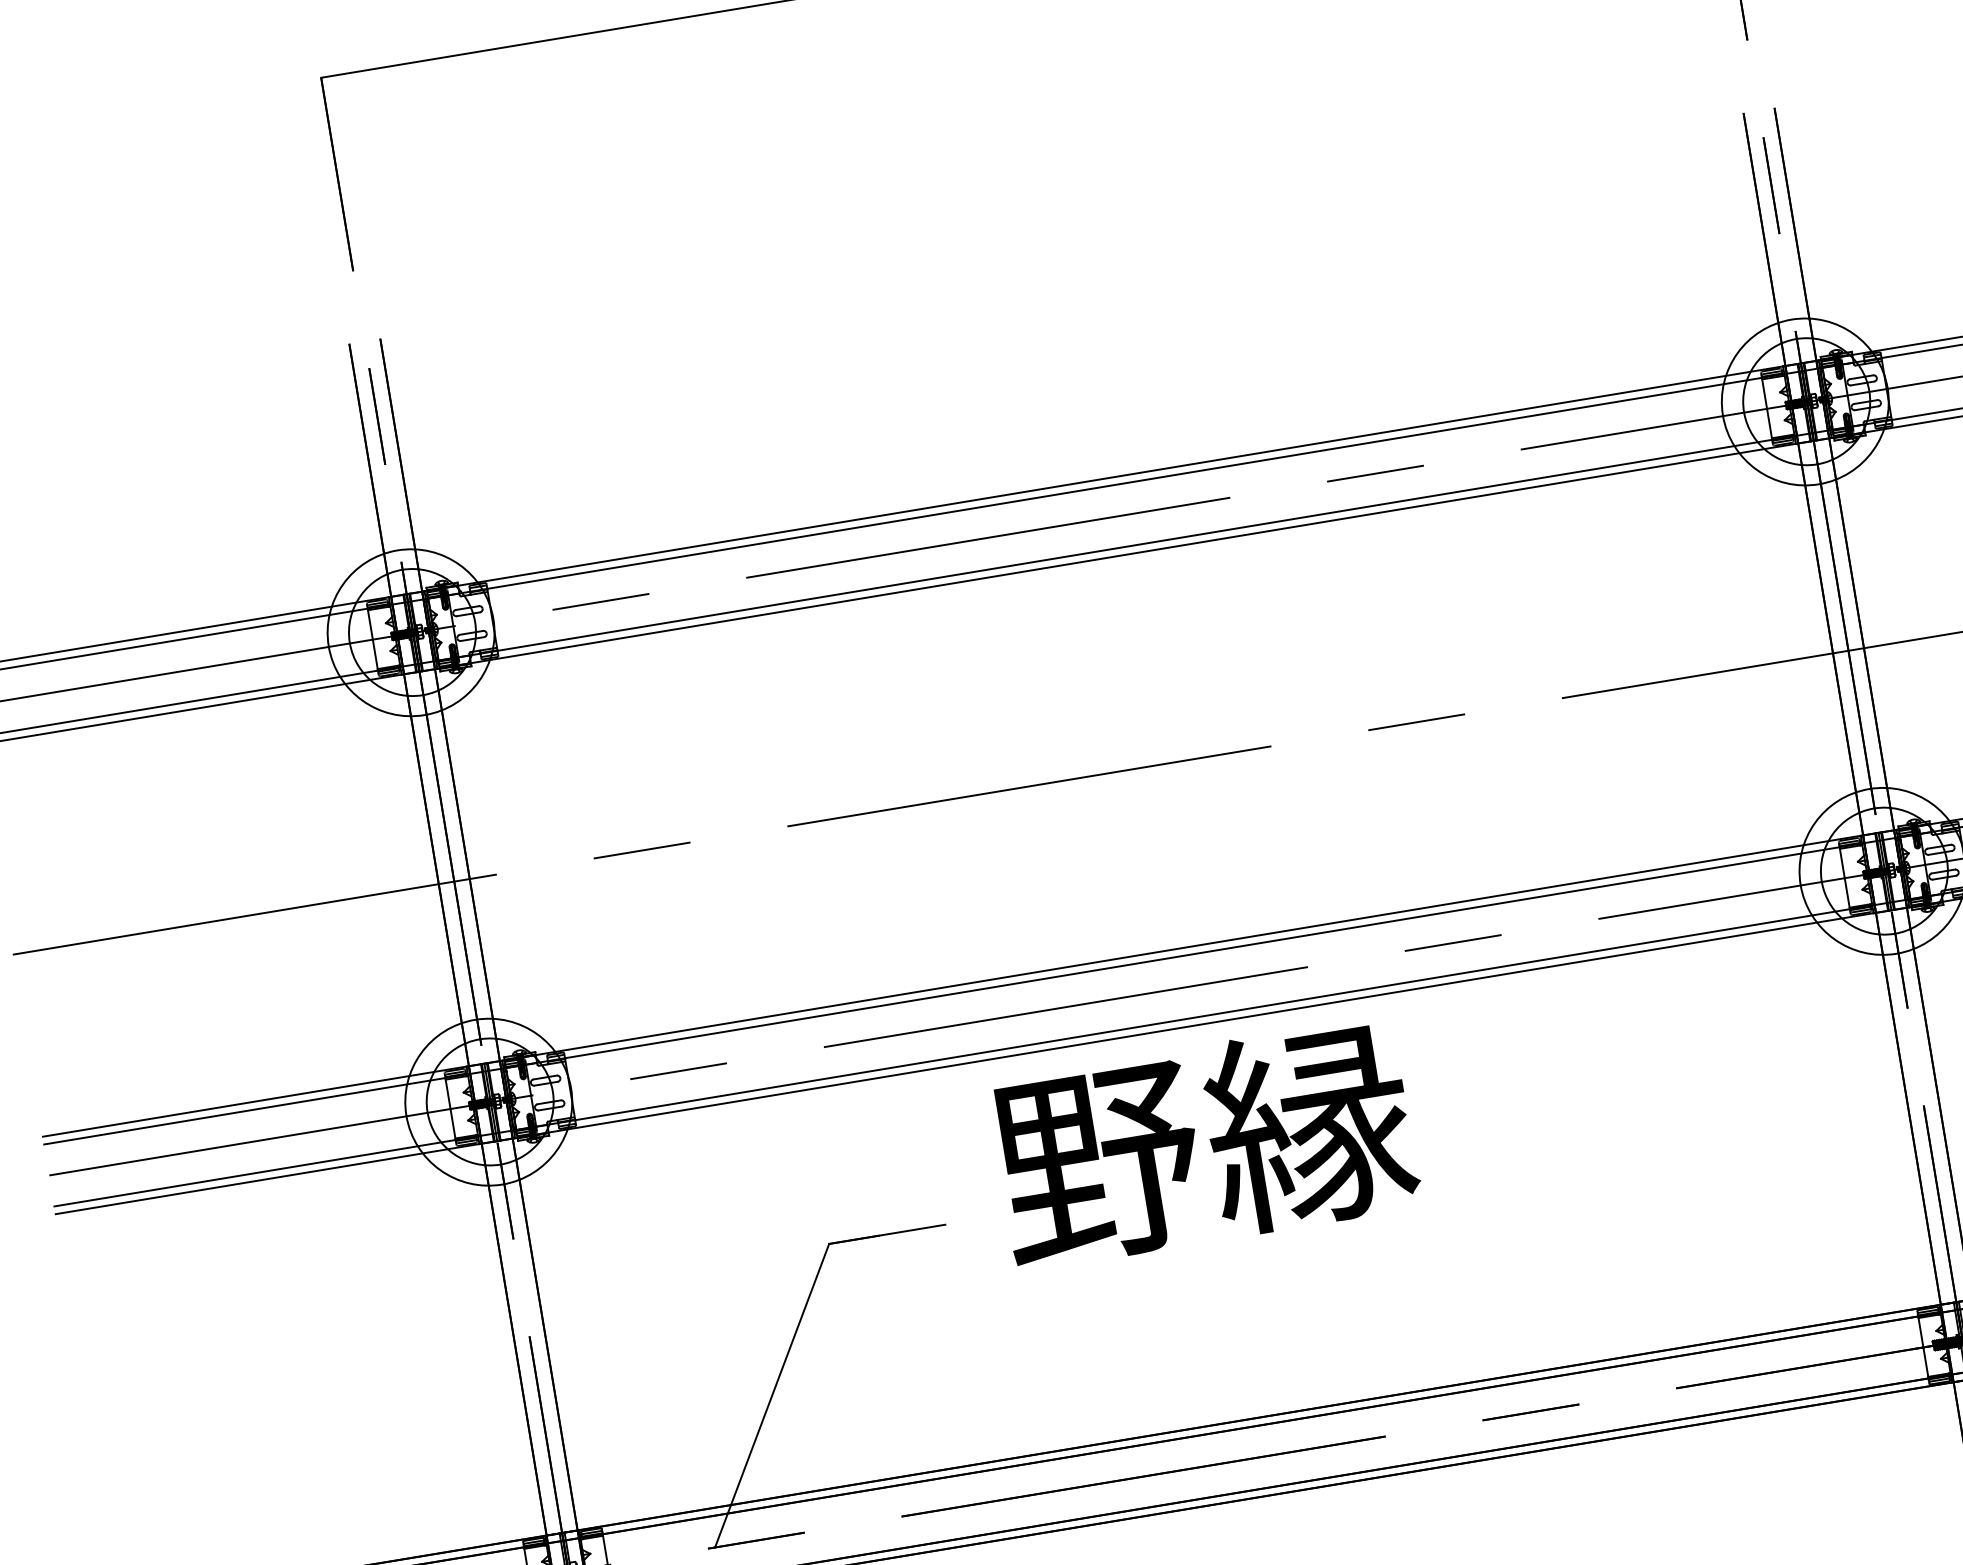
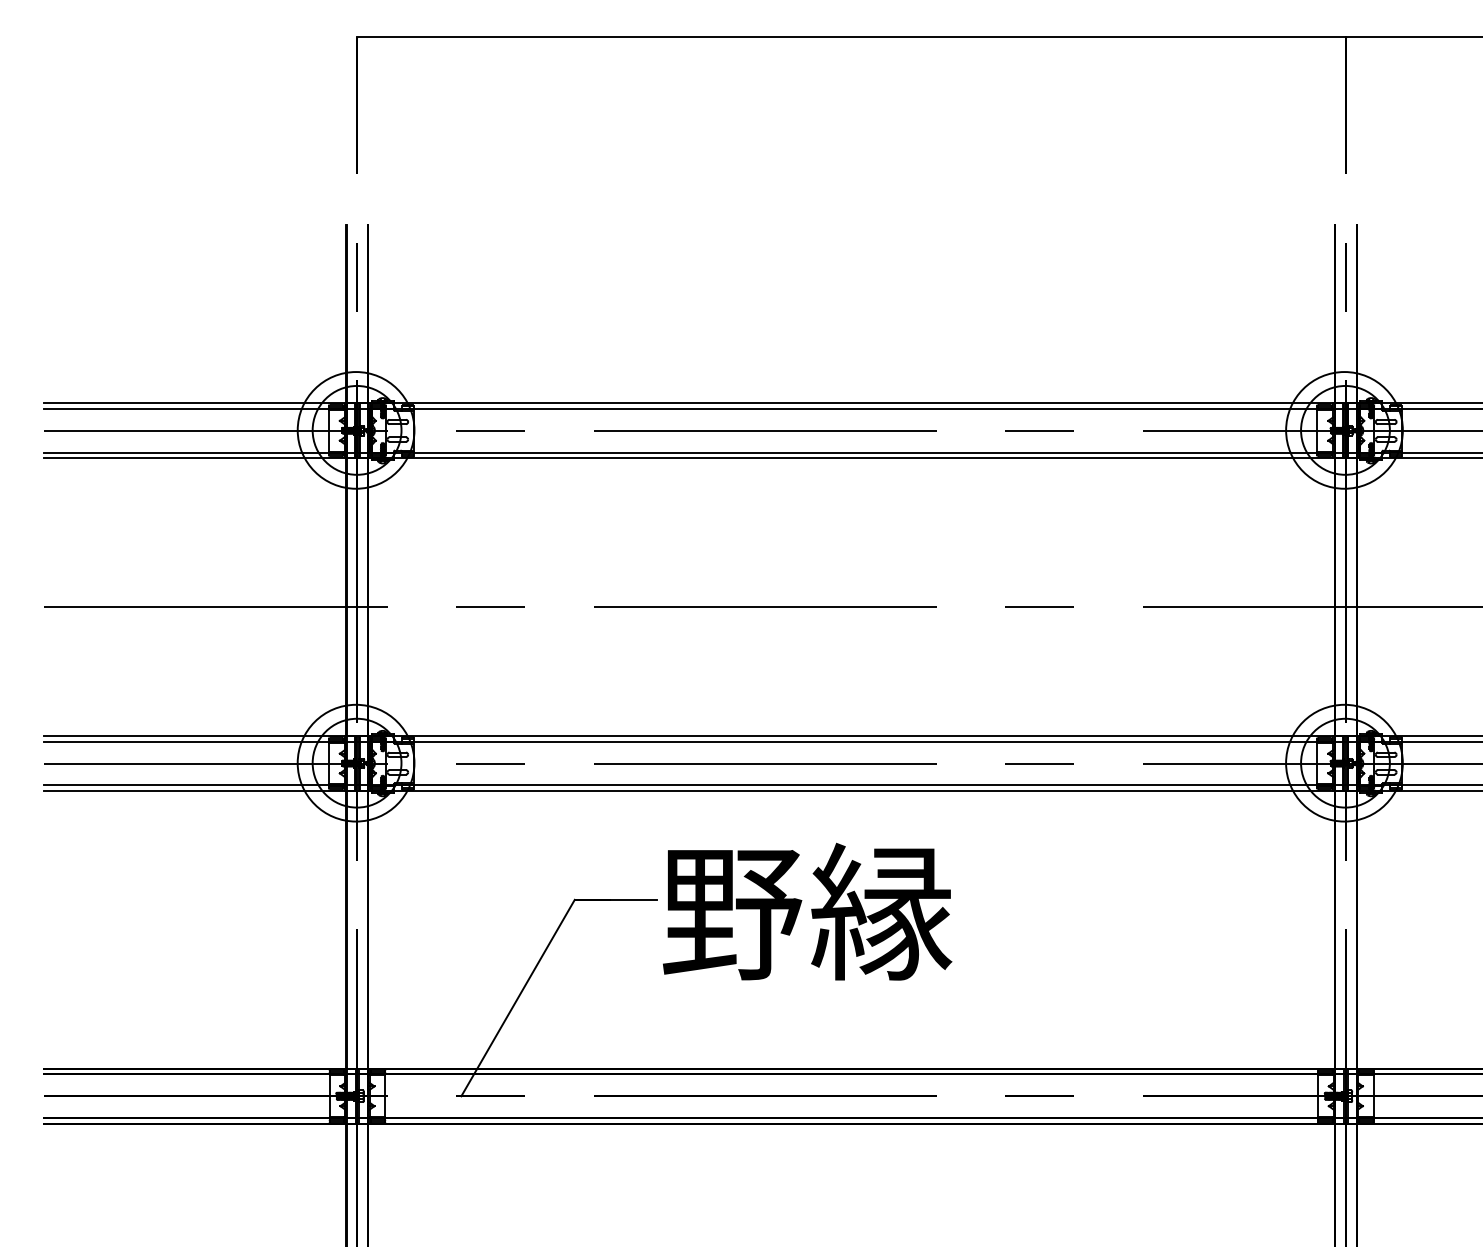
text: (1204, 1143) -> (807, 911), moved

